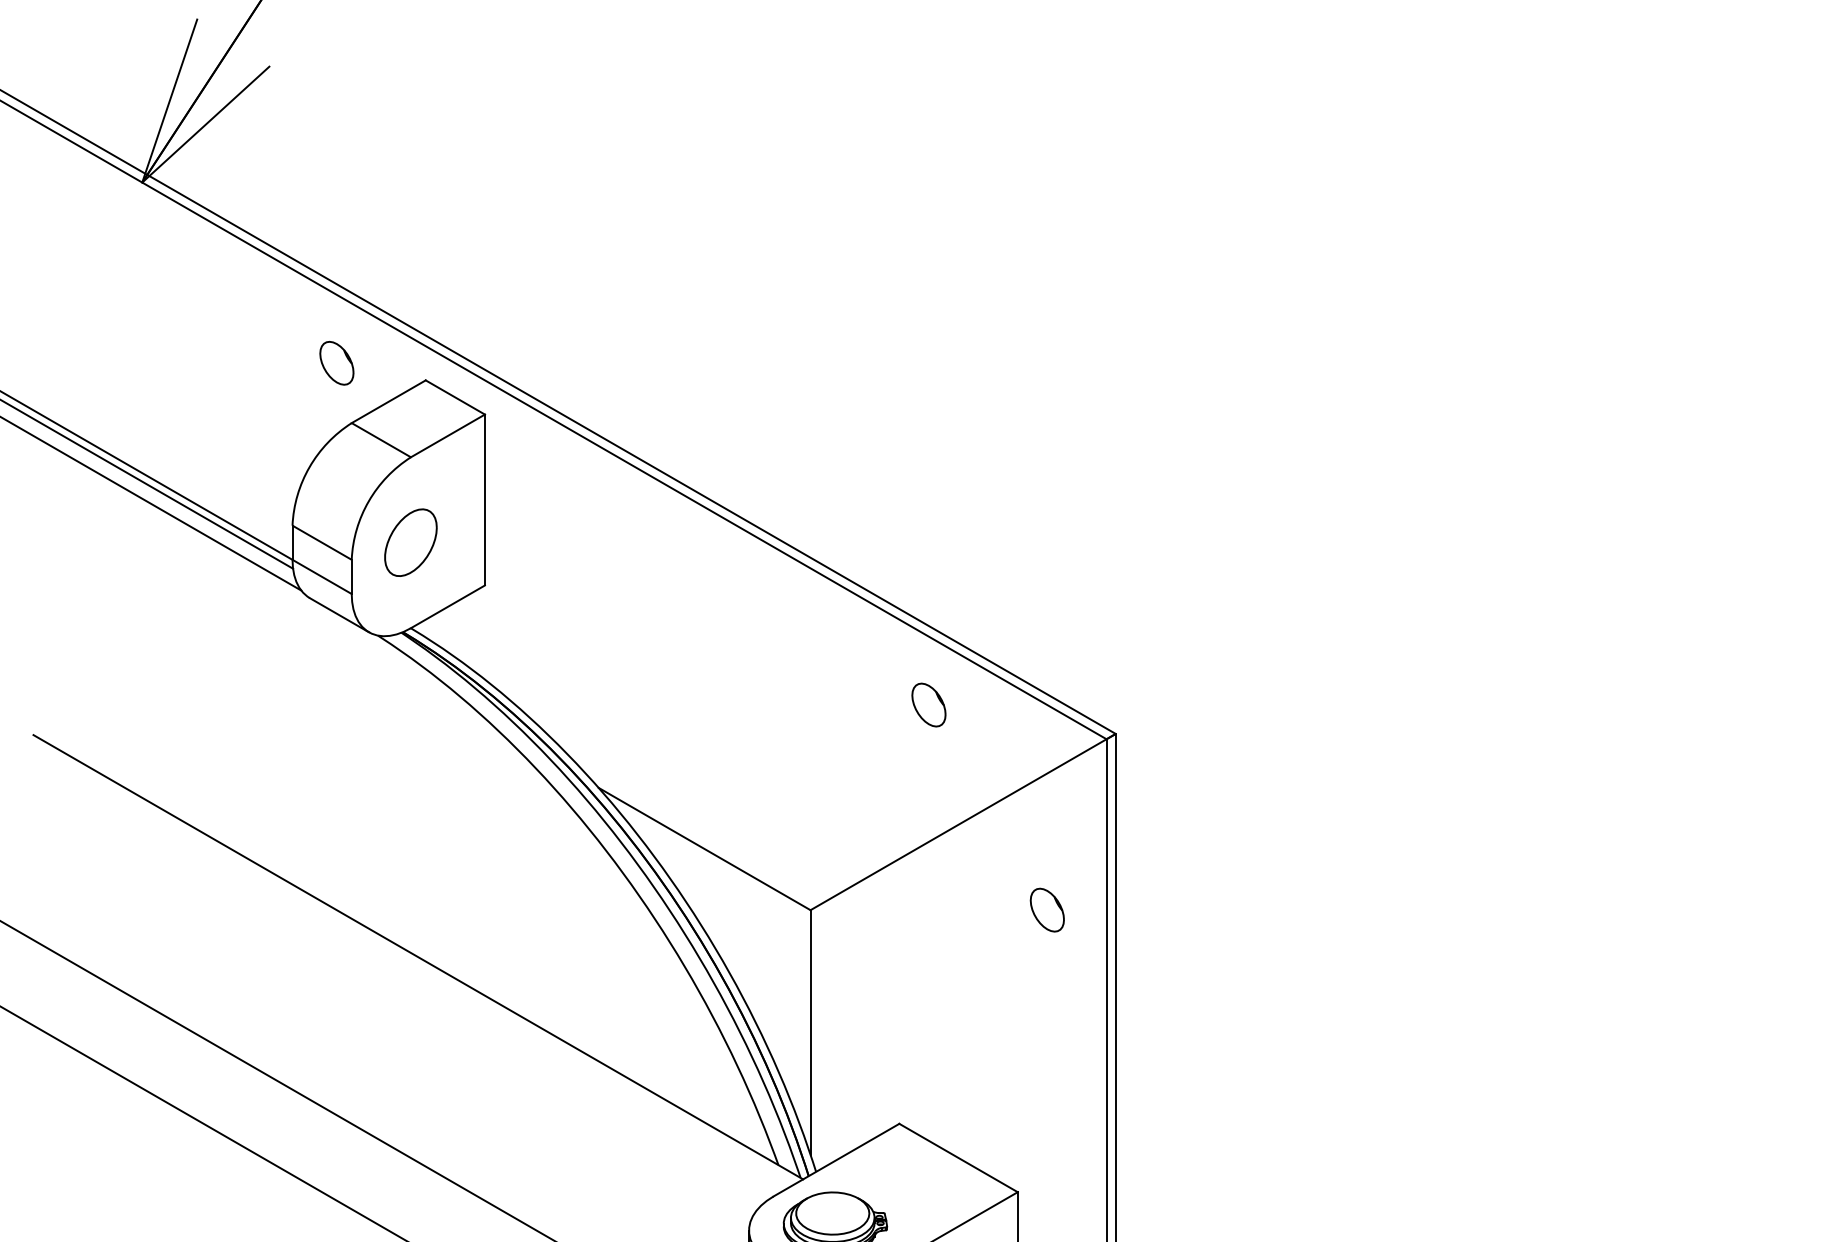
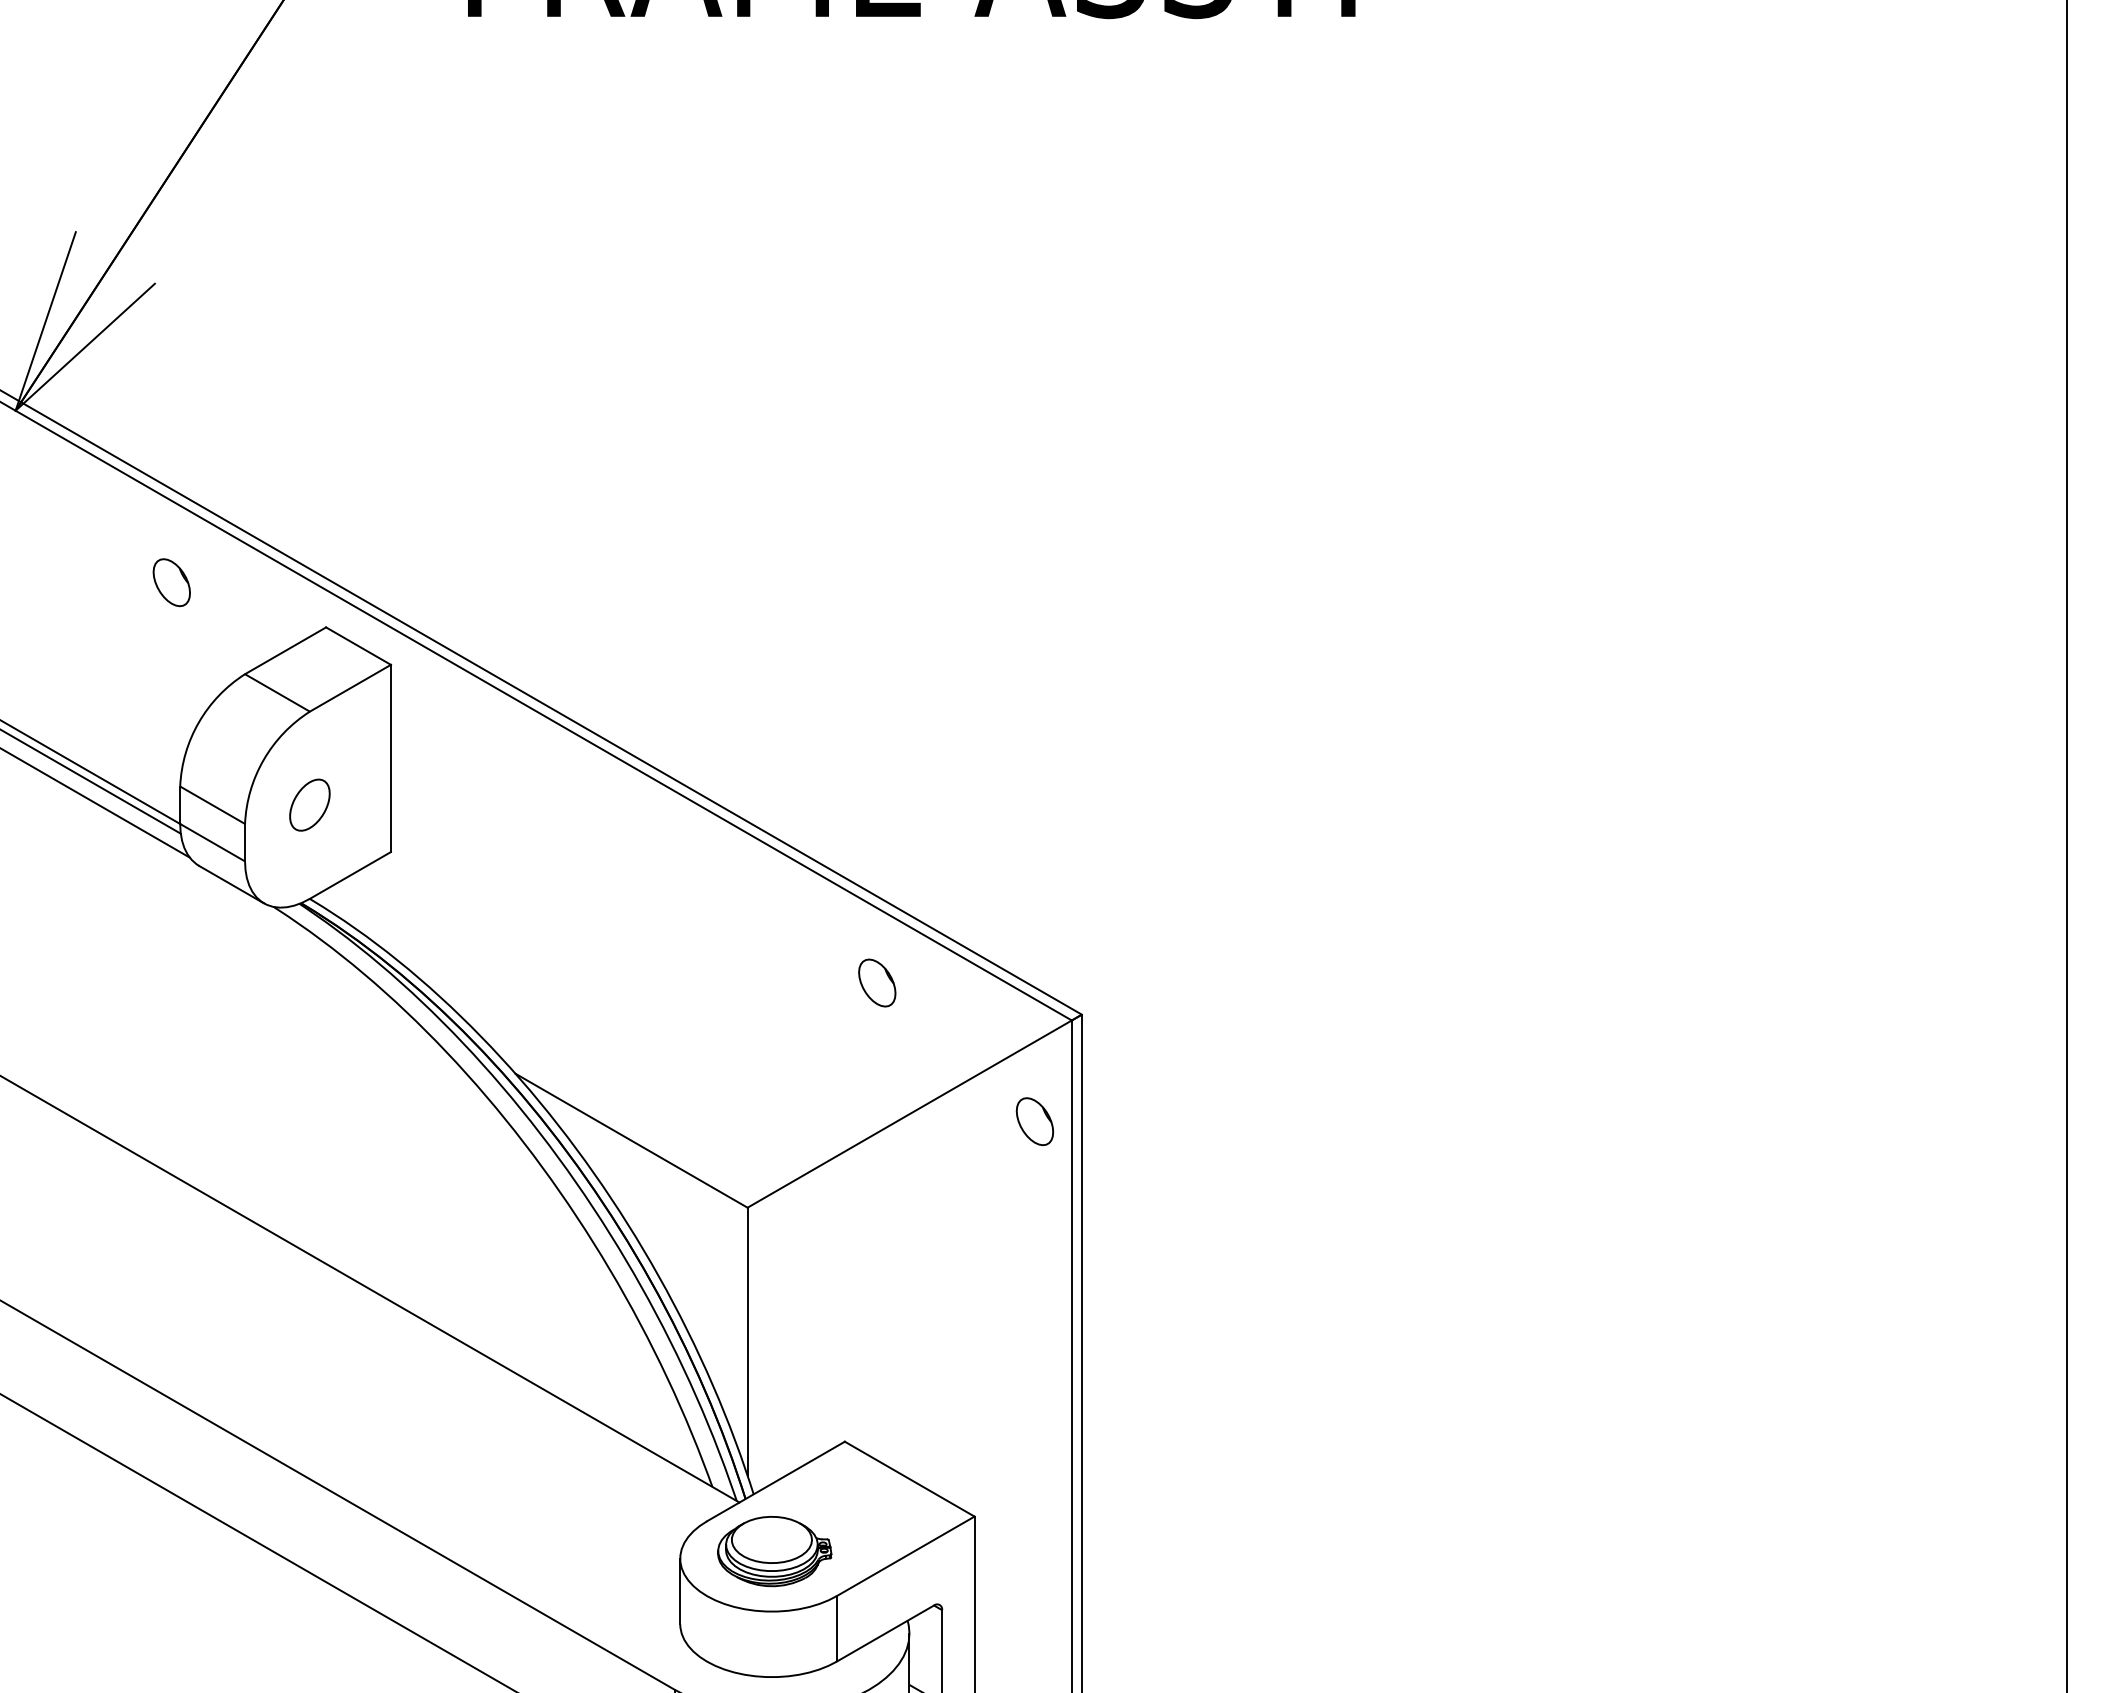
part: (336, 363) -> (171, 582), moved
part: (410, 542) -> (309, 804), size x0.7
part: (1046, 910) -> (1034, 1121), moved

